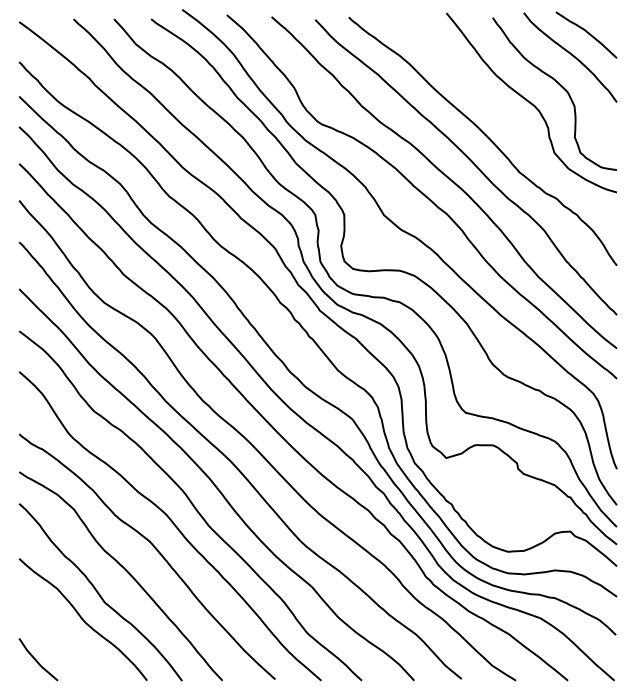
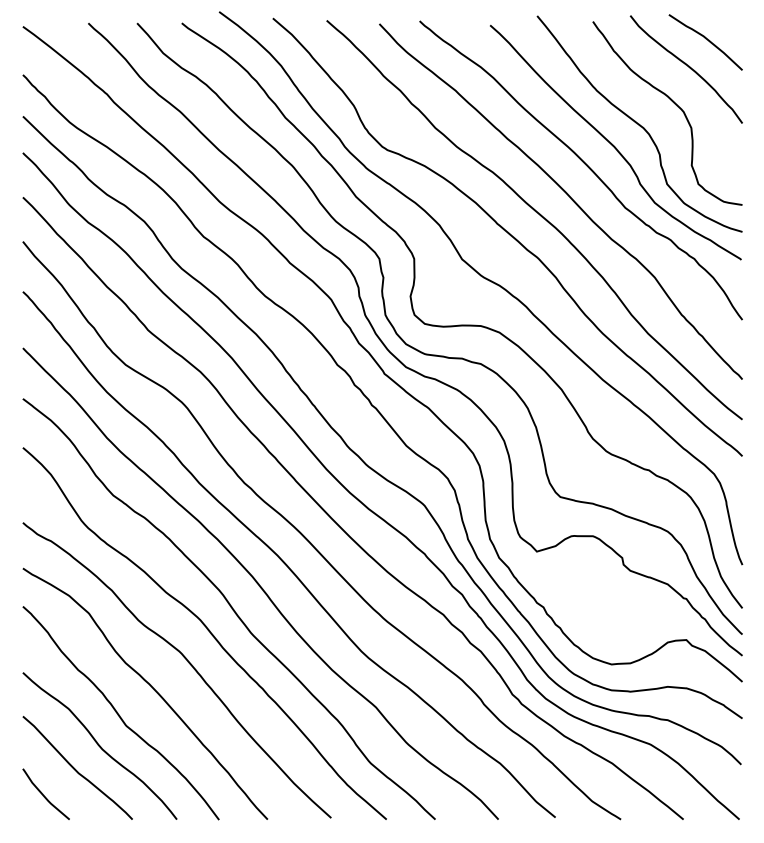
curve: (509, 119) -> (613, 144), added
curve: (63, 638) -> (76, 768), added

